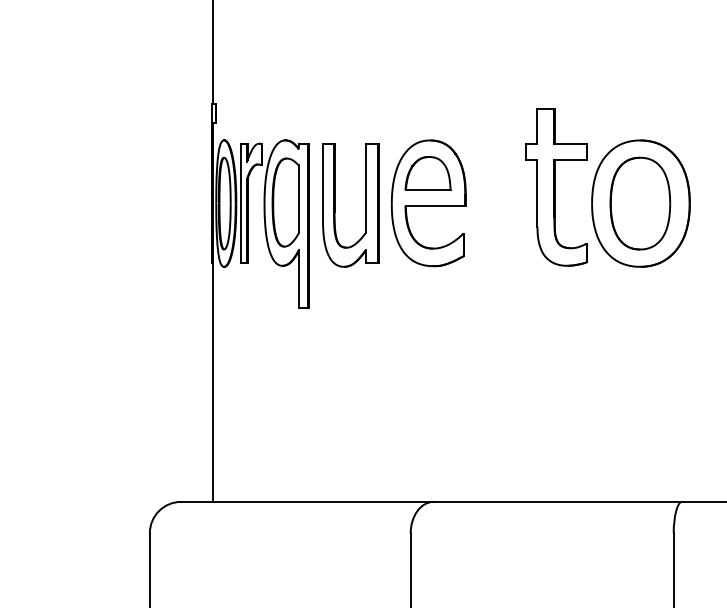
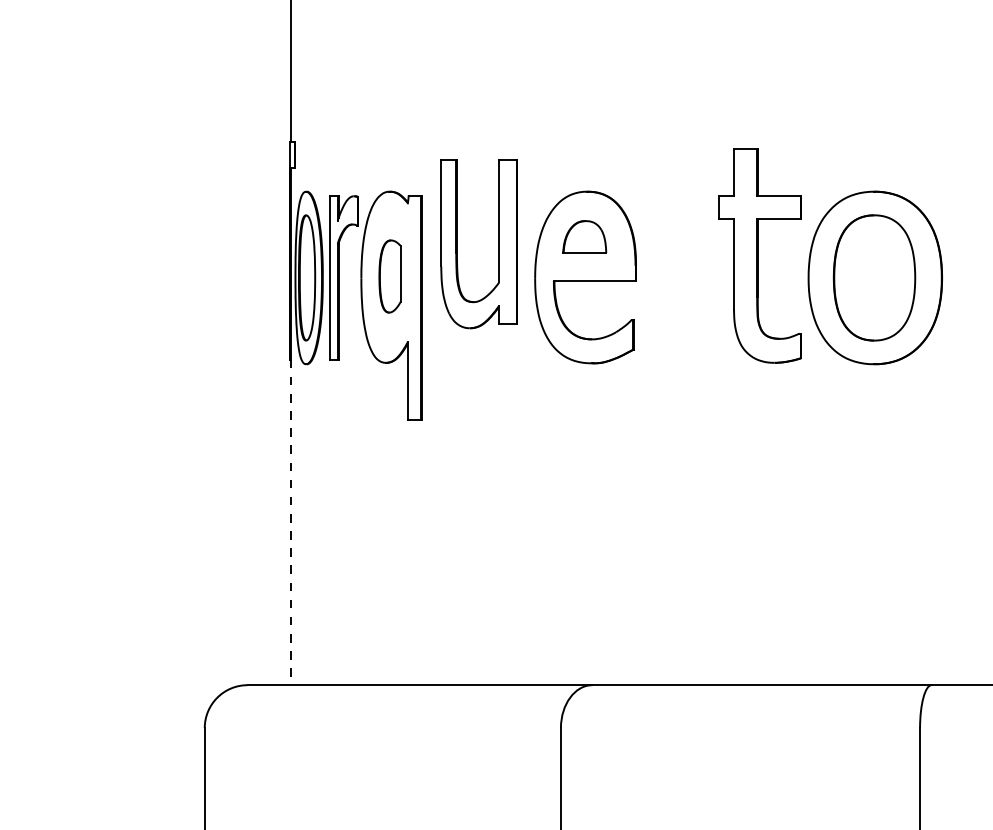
part: (427, 173) -> (584, 236), size x0.7
part: (285, 202) -> (389, 276), size x0.6
part: (364, 205) -> (498, 244), moved
line: (212, 382) -> (290, 522), solid -> dashed

